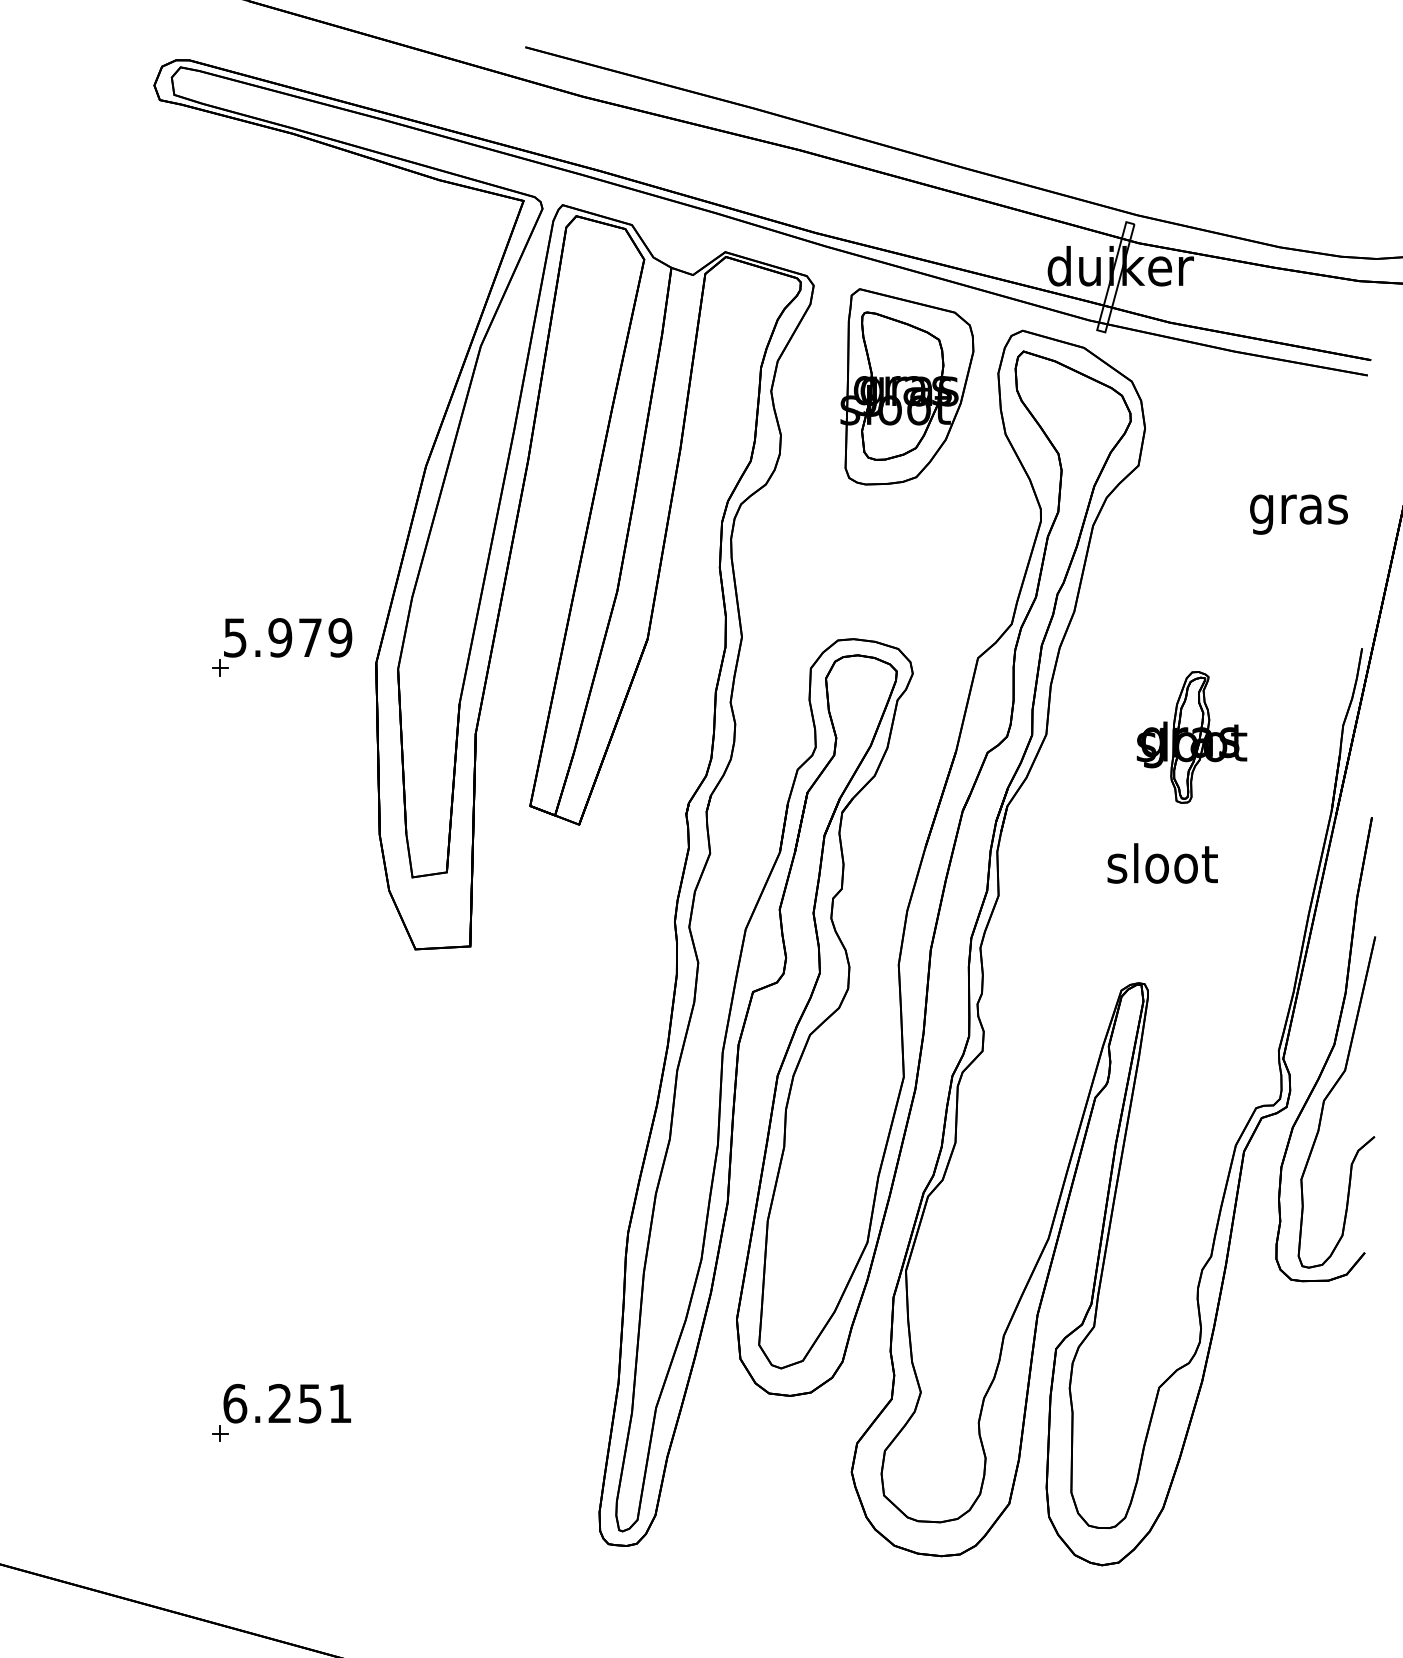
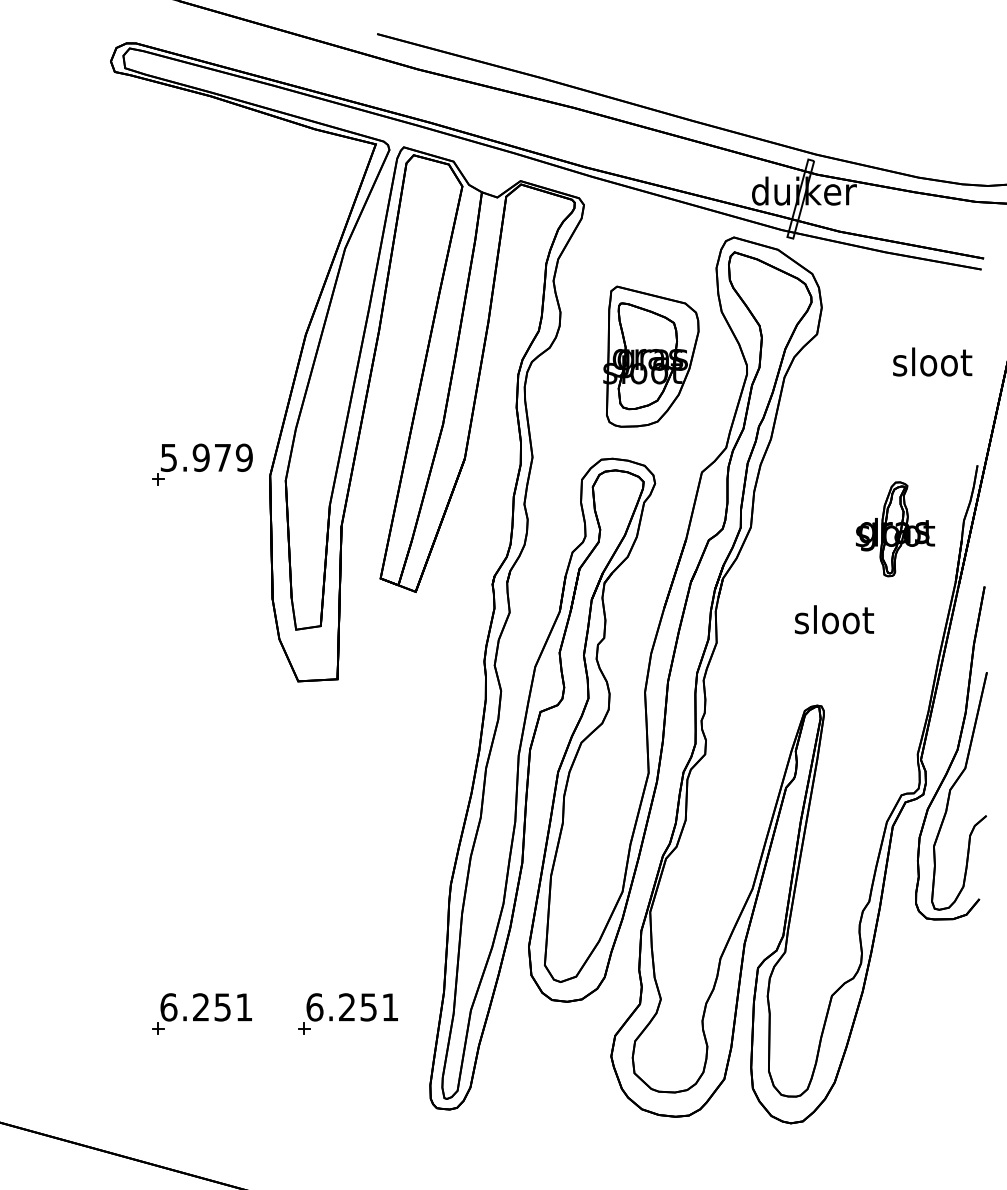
part: (907, 386) -> (651, 356), moved
text: (1299, 509) -> (932, 365), gras -> sloot
part: (1192, 737) -> (895, 529), moved
part: (484, 1412) -> (347, 1013), added

